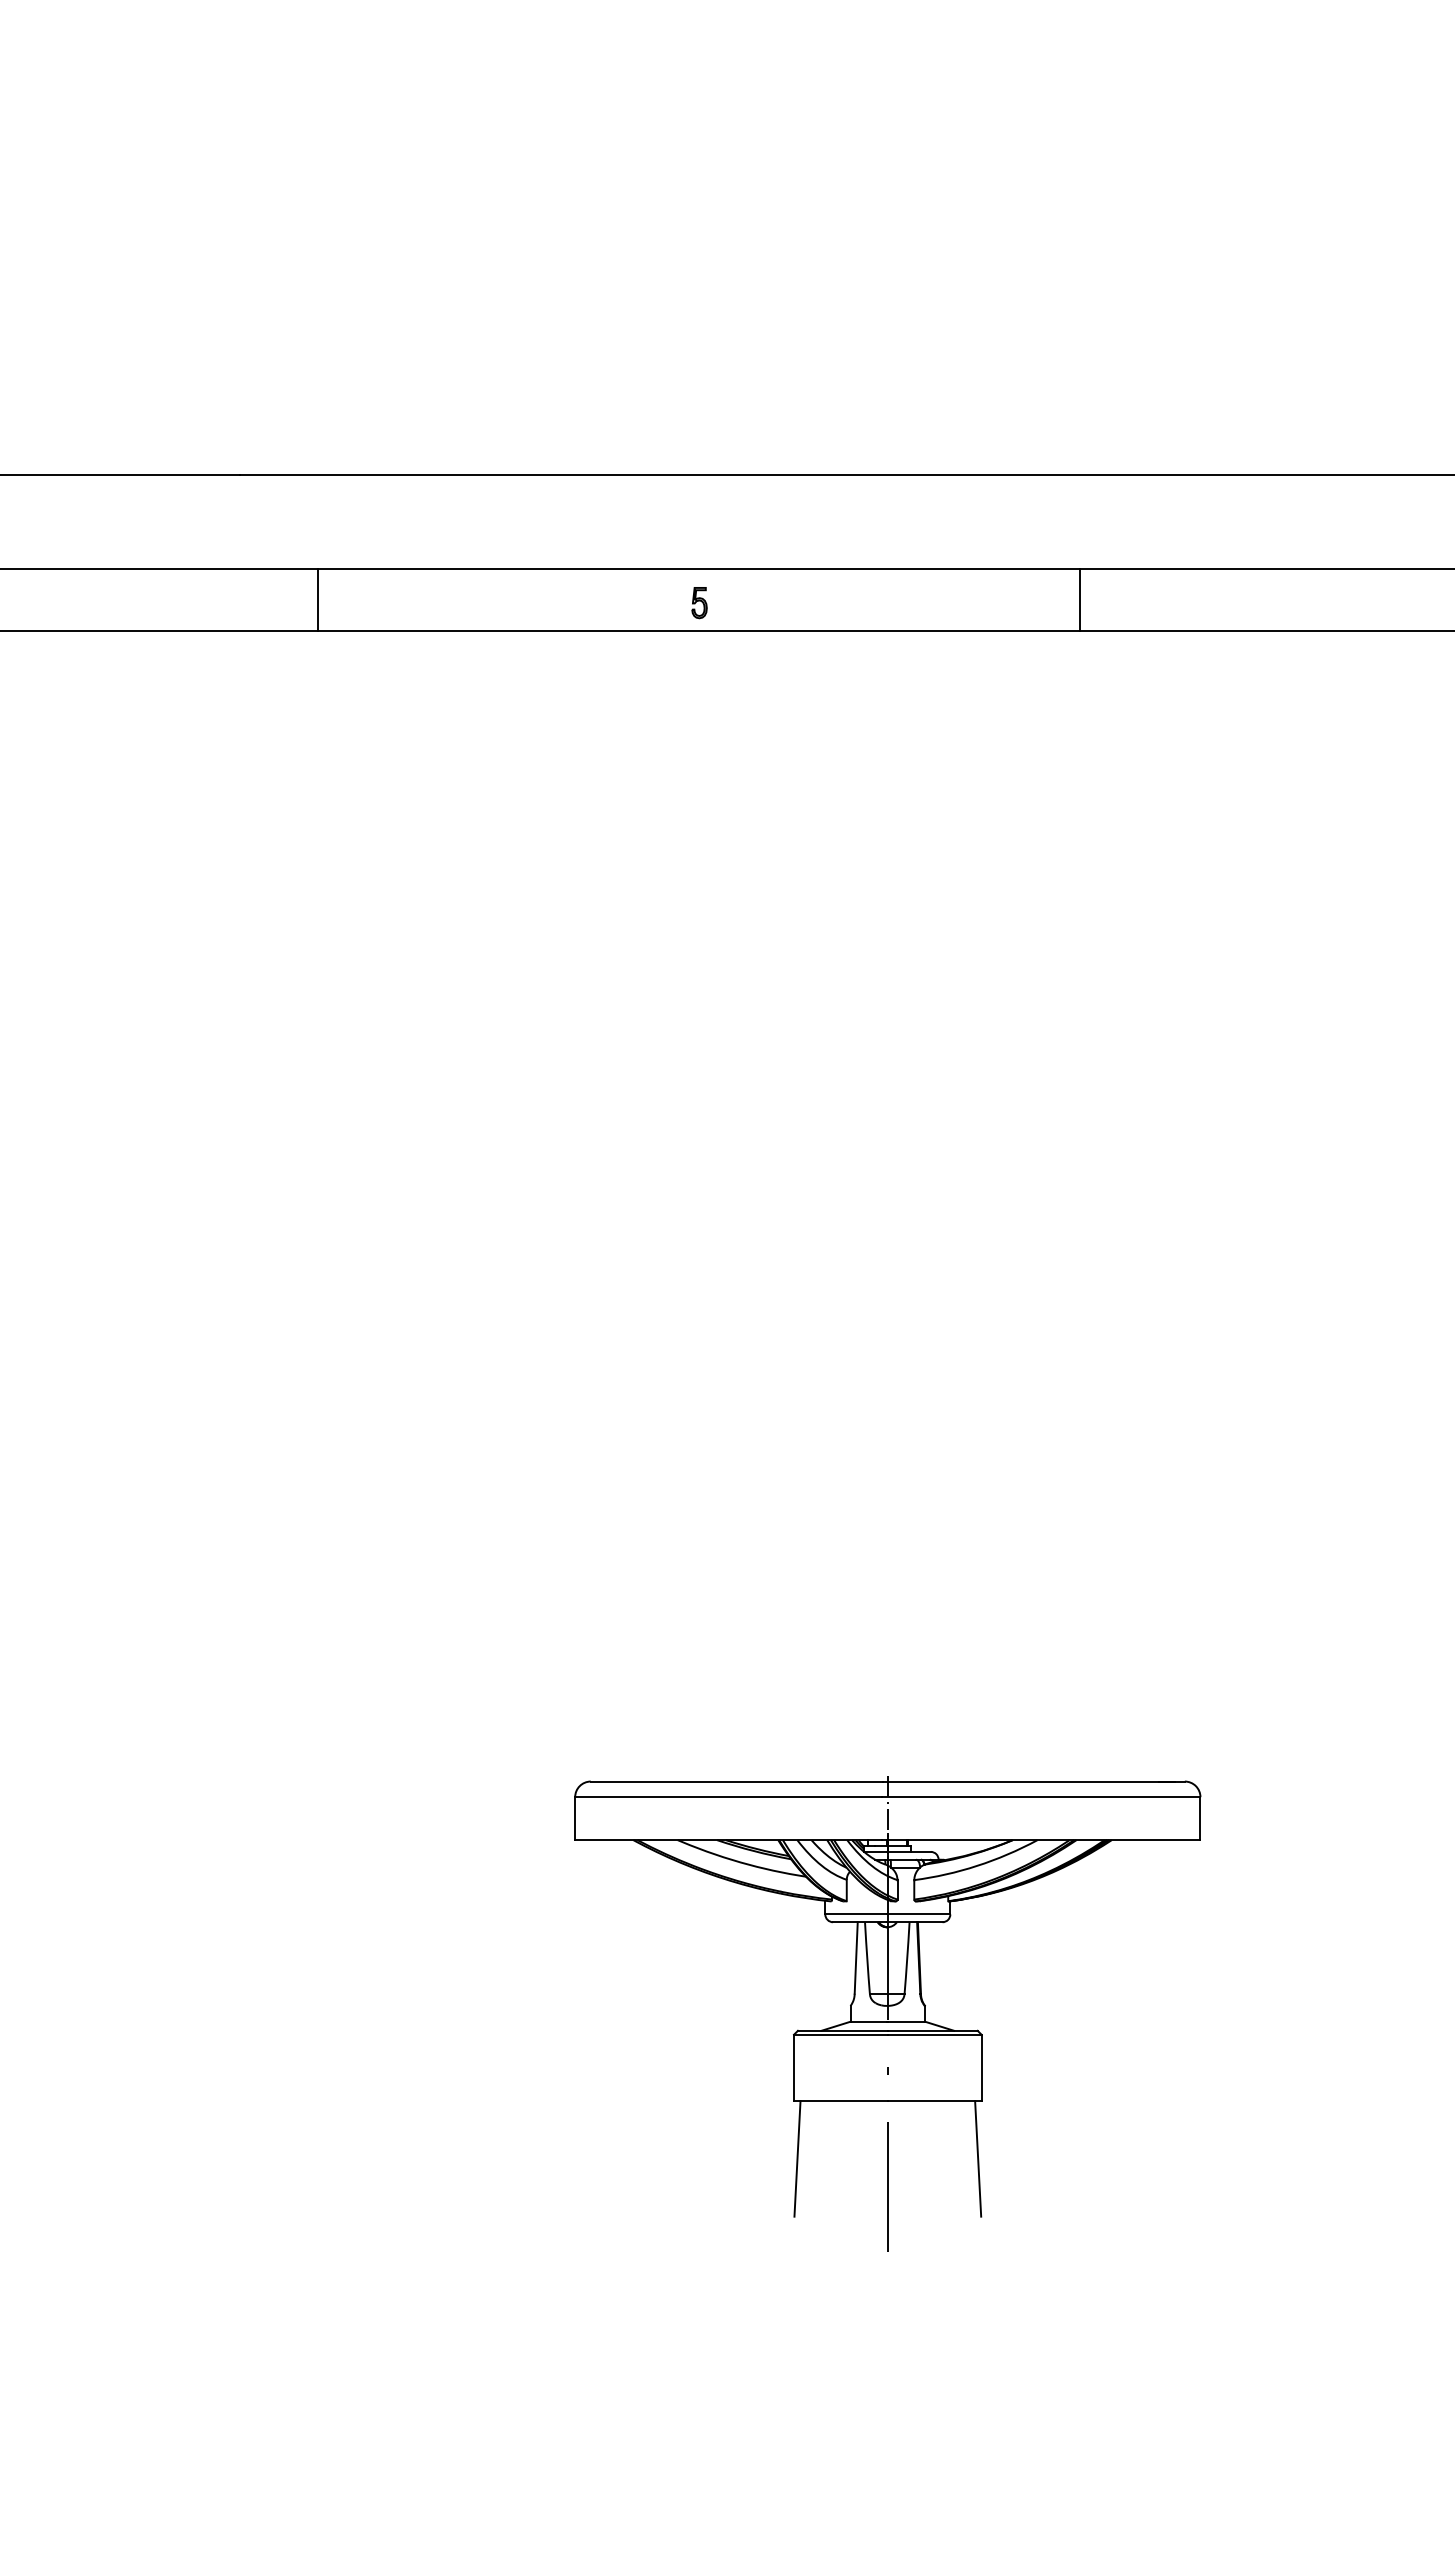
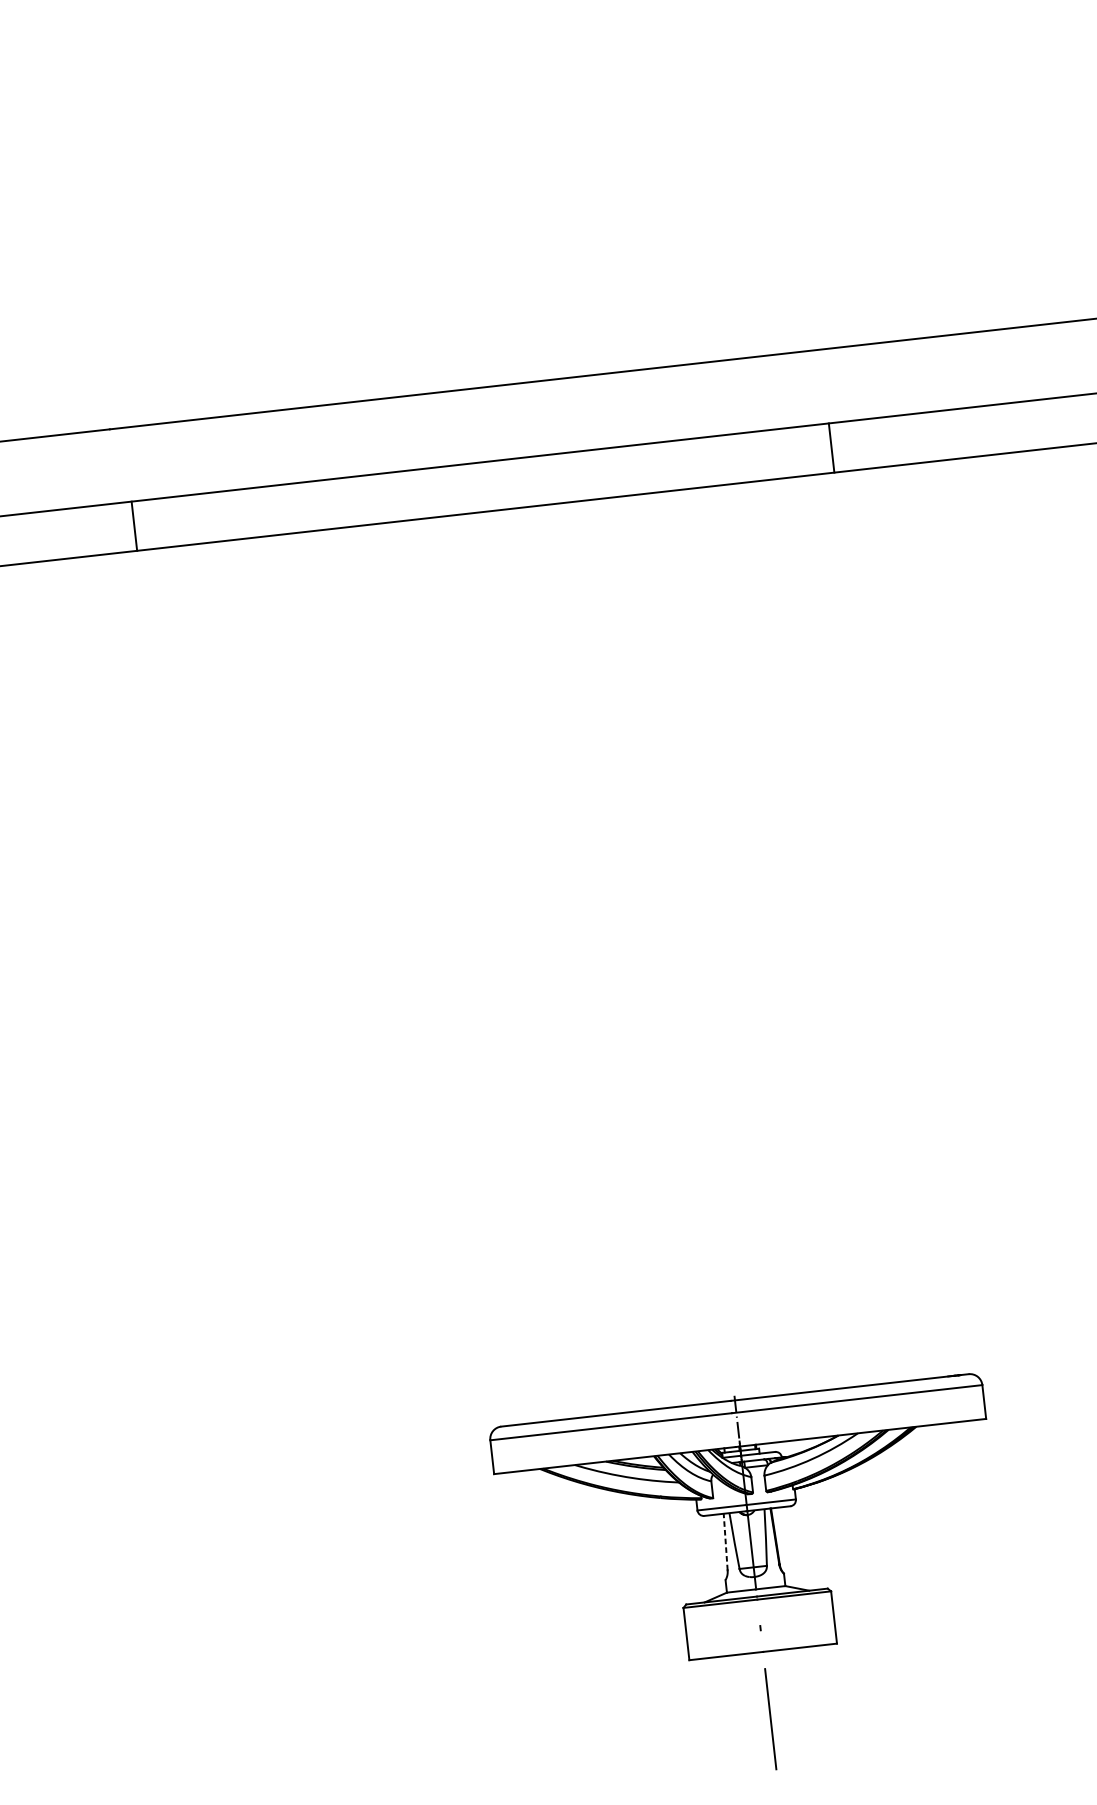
line: (318, 599) -> (134, 525), moved
line: (1080, 599) -> (831, 447), moved
part: (699, 603) -> (482, 490), removed
line: (856, 1957) -> (725, 1541), solid -> dashed
line: (797, 2158) -> (697, 1704), removed
line: (978, 2158) -> (839, 1689), removed

